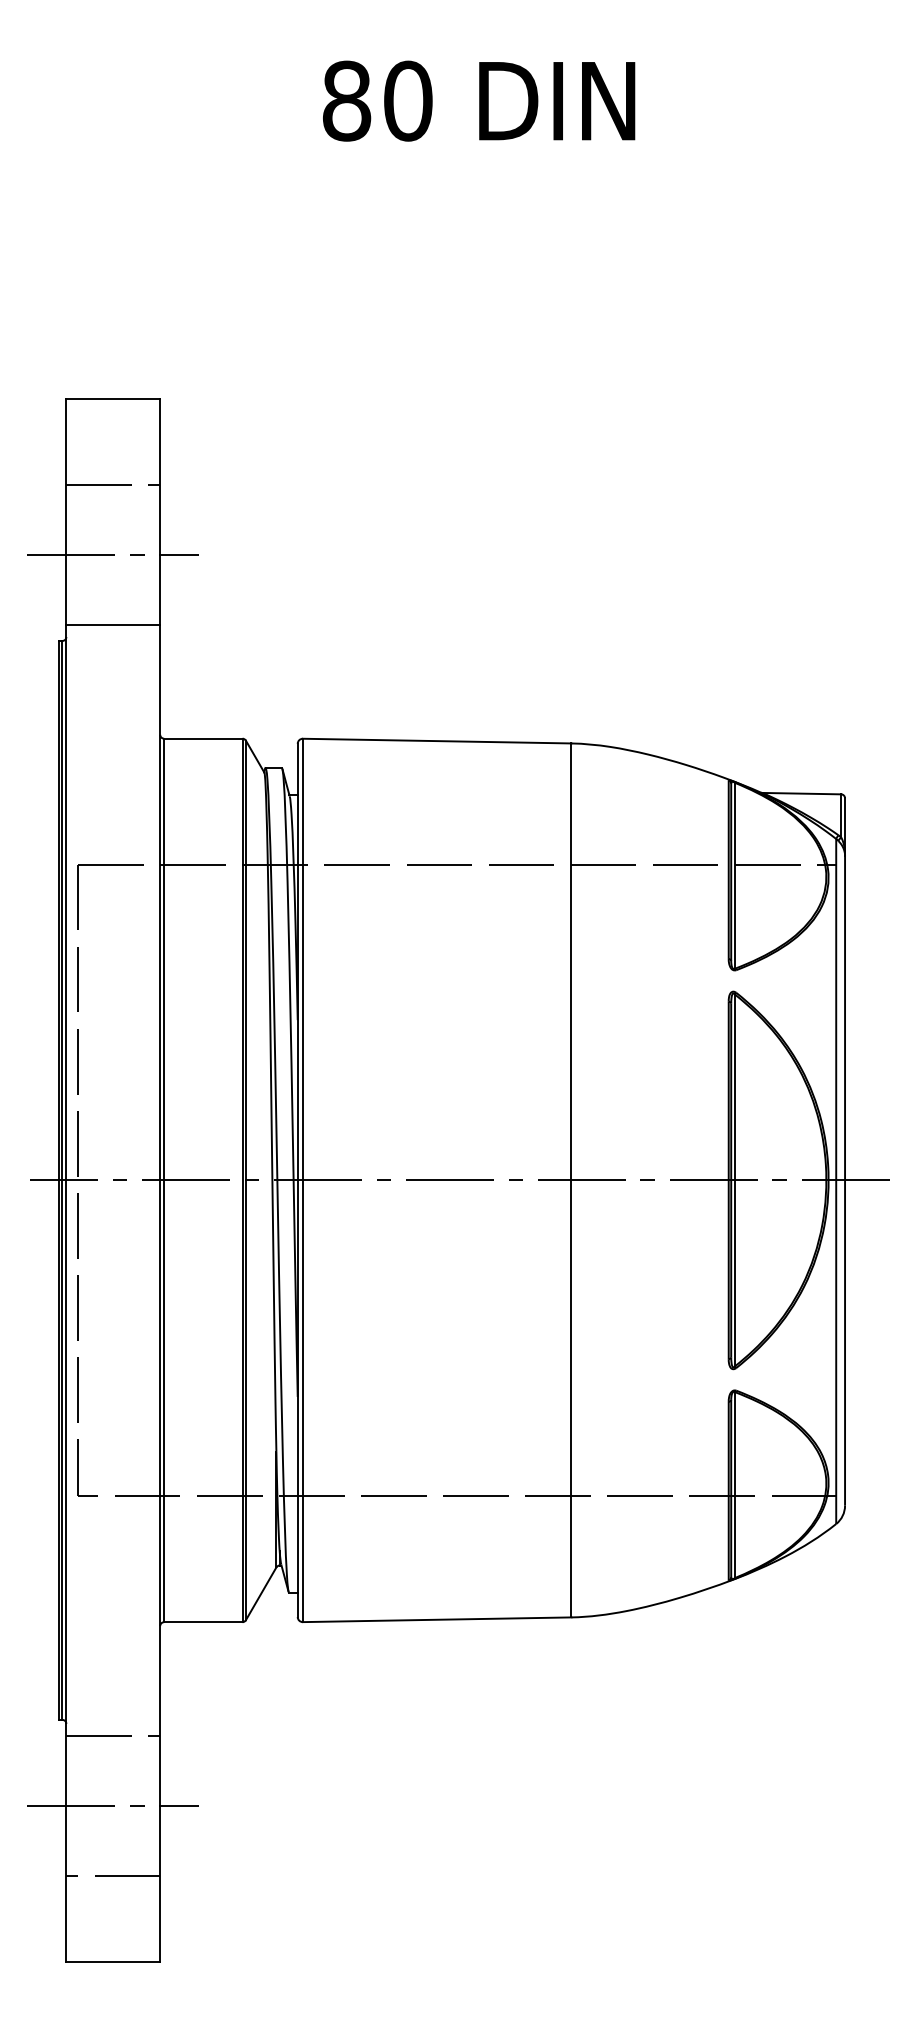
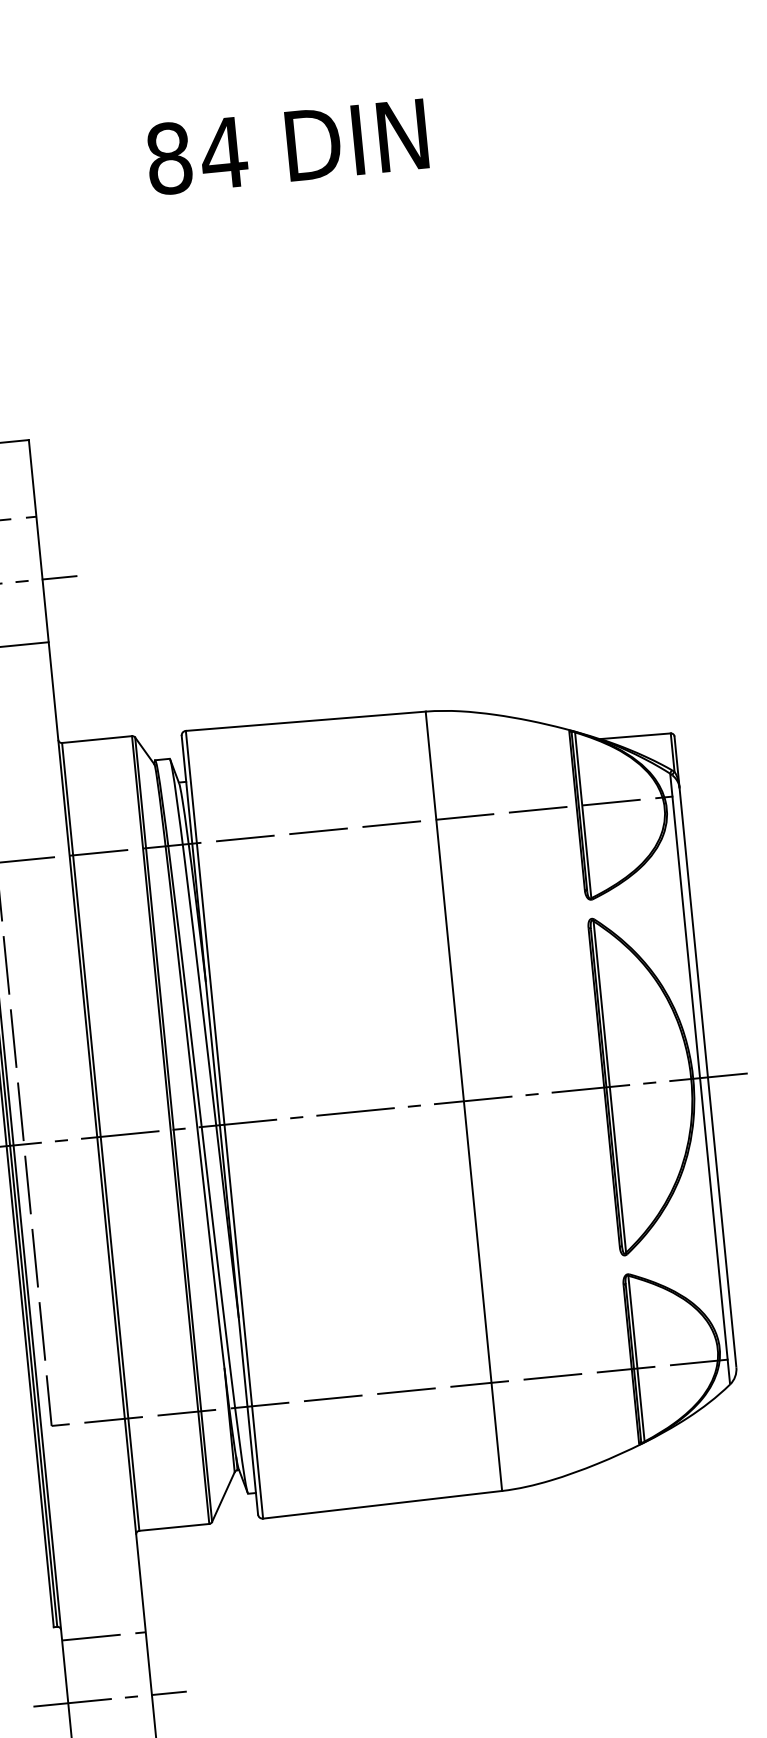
text: (407, 100) -> (223, 152), 80 -> 84

